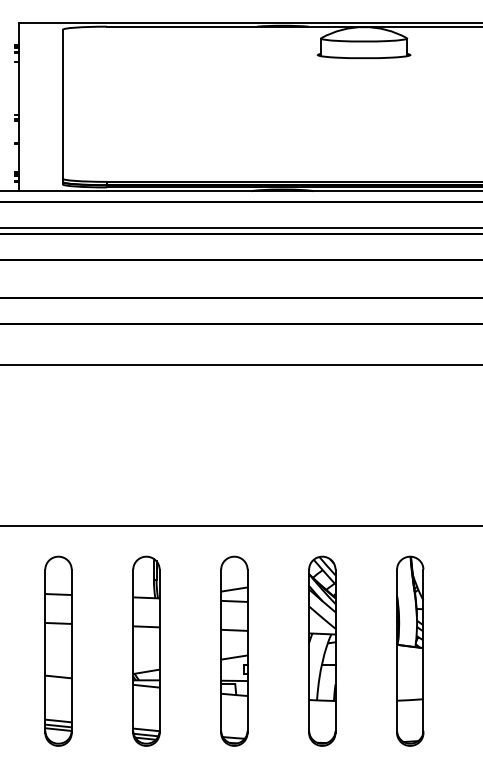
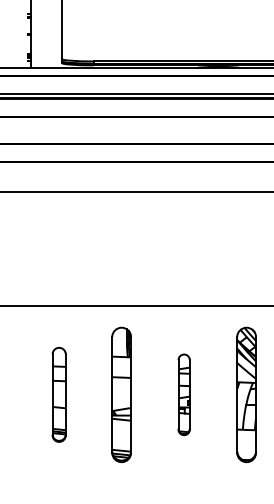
part: (58, 650) -> (59, 394), size x0.7
part: (234, 650) -> (184, 394), size x0.6

